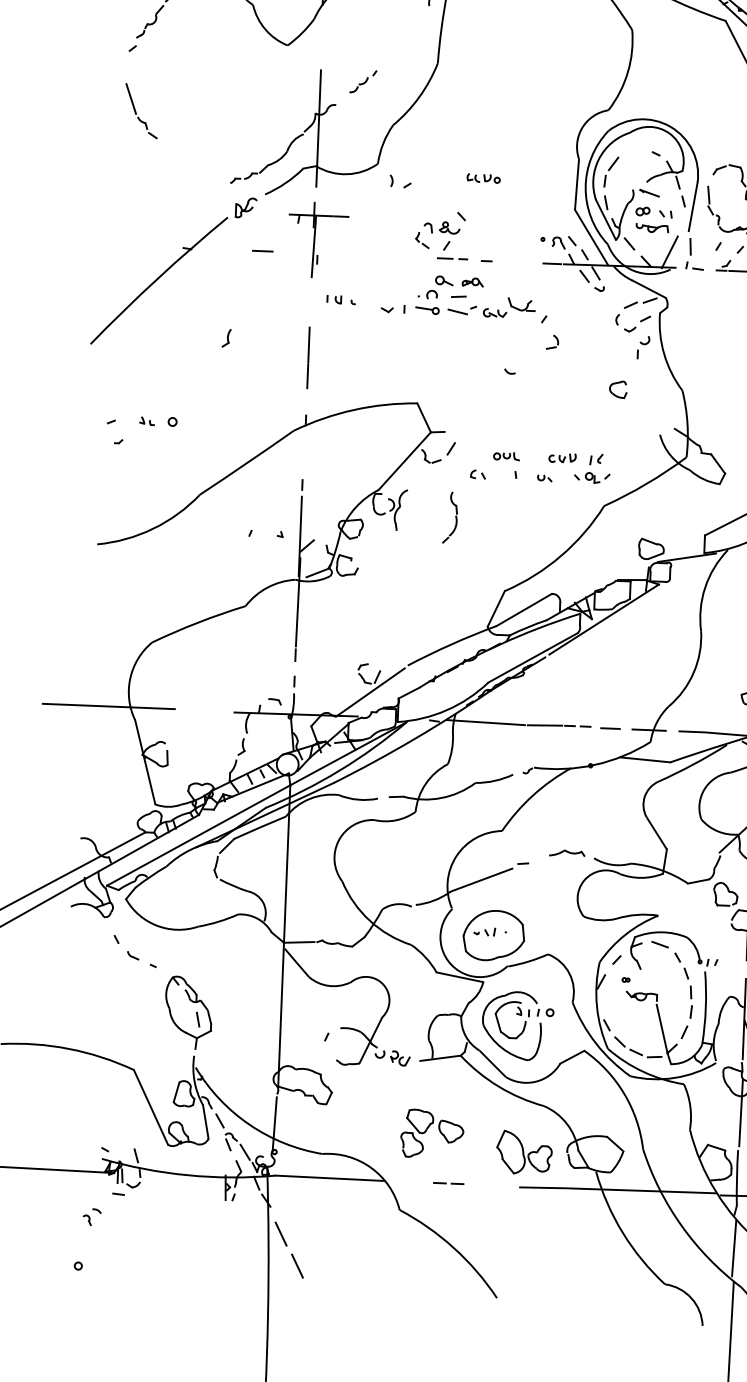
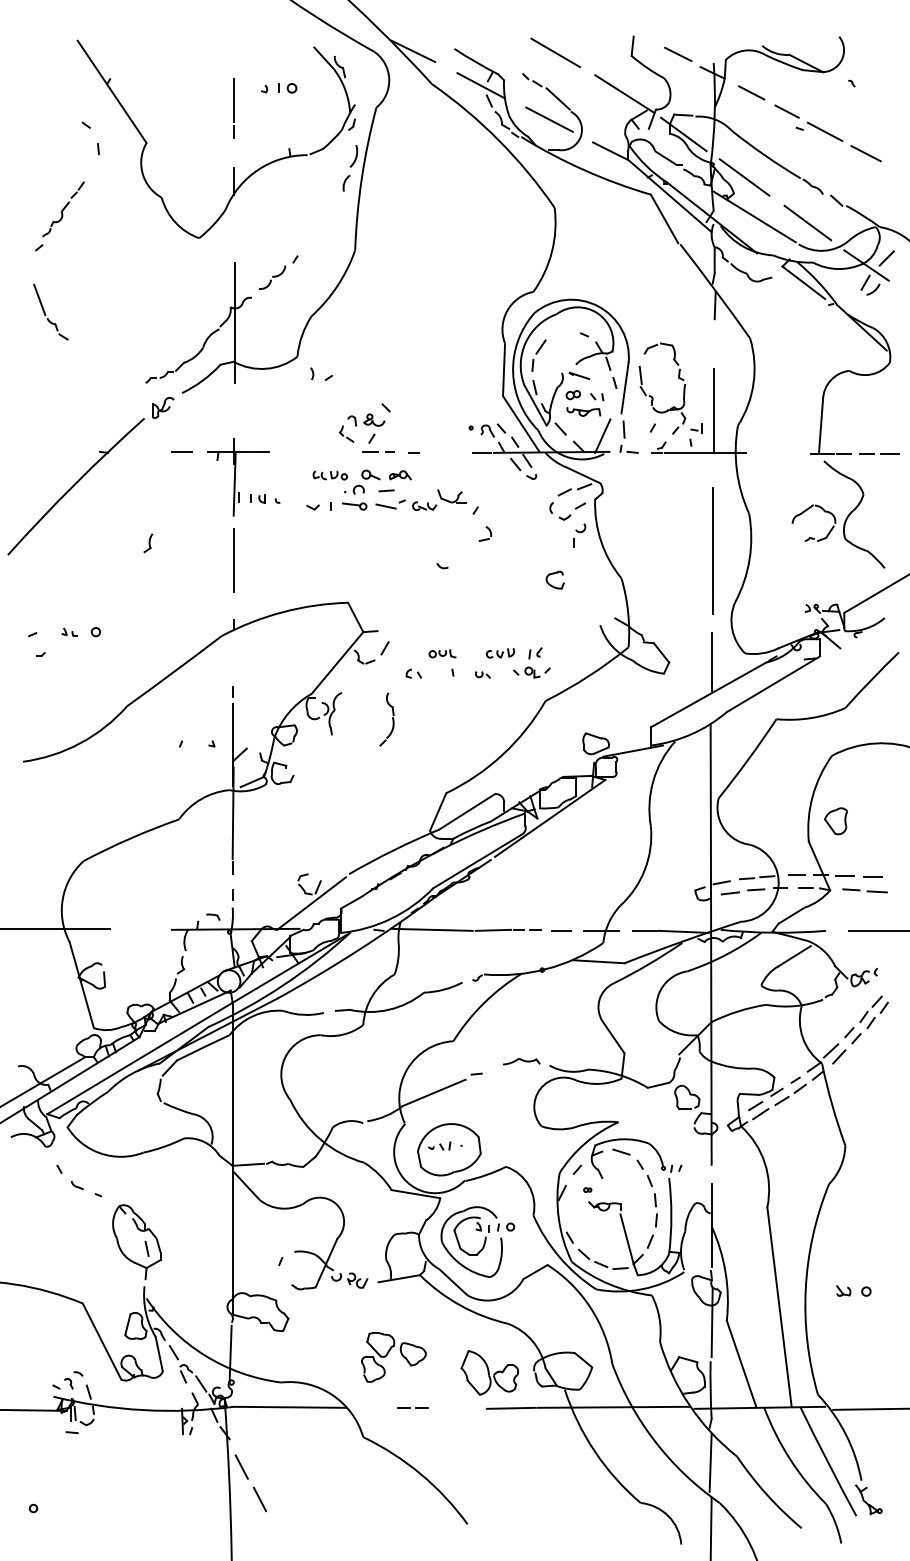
part: (362, 81) -> (278, 272), size x1.43
part: (482, 178) -> (329, 475), moved
part: (317, 240) -> (238, 477), moved
part: (91, 1217) -> (73, 1380), moved

